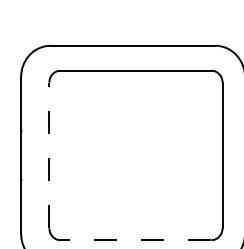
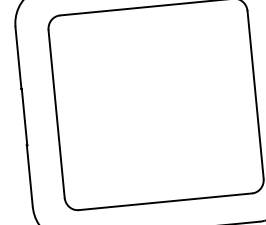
line: (49, 155) -> (56, 114), dashed -> solid
line: (135, 240) -> (164, 202), dashed -> solid

